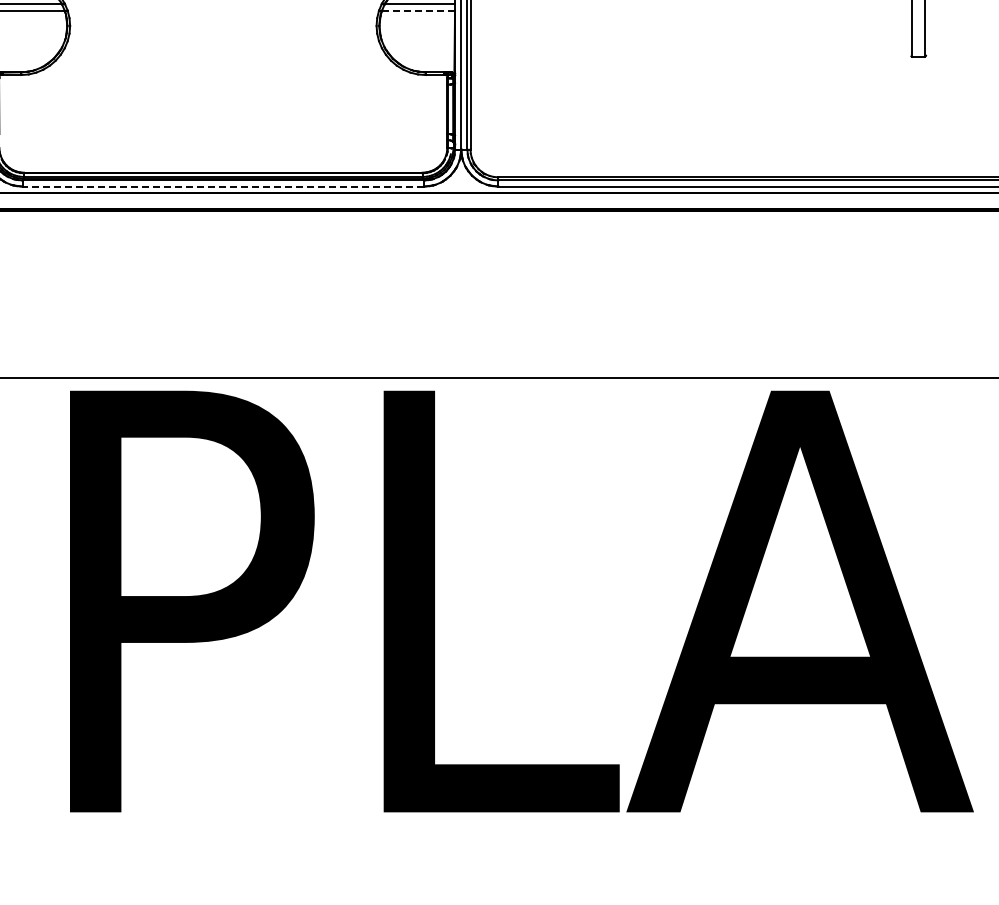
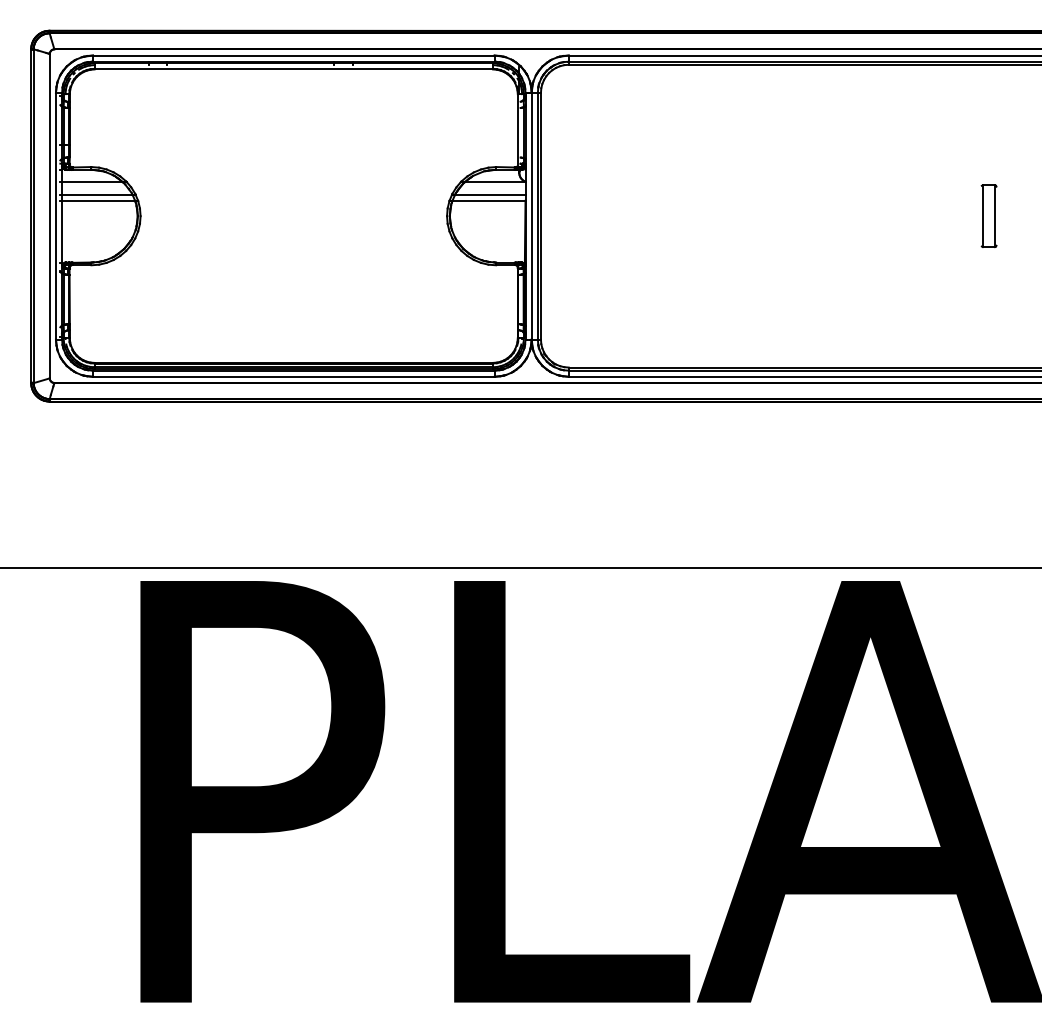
line: (419, 10) -> (489, 200), dashed -> solid
line: (223, 186) -> (293, 376), dashed -> solid

